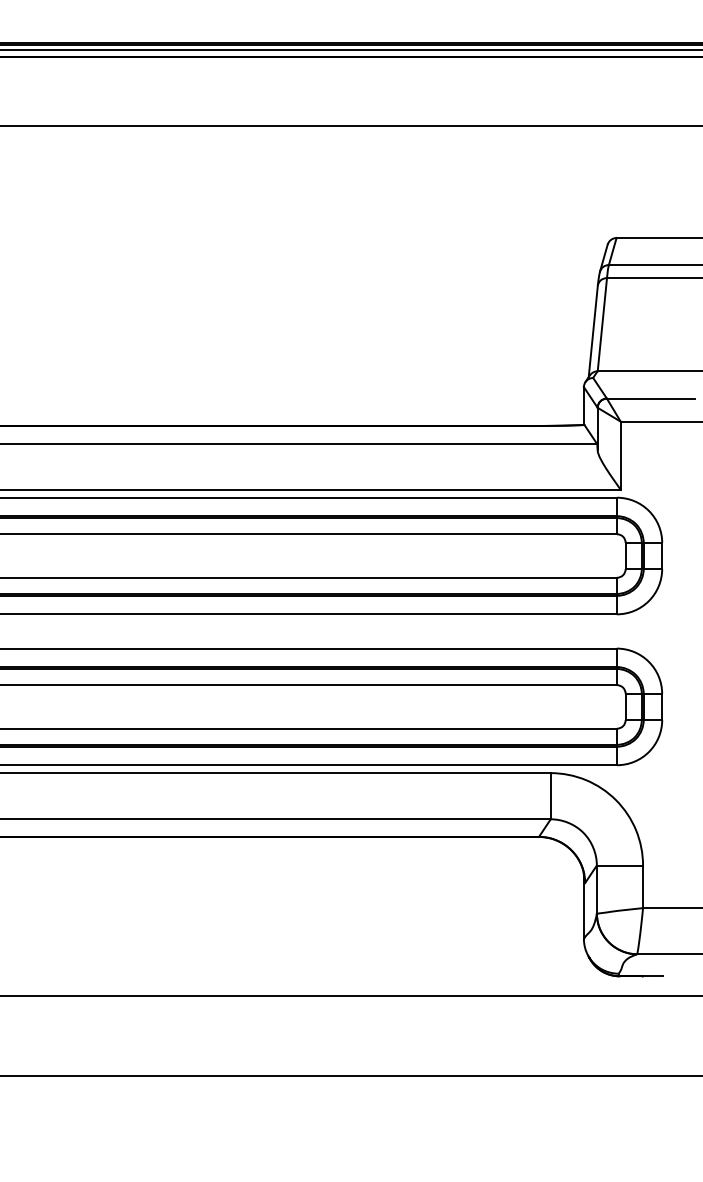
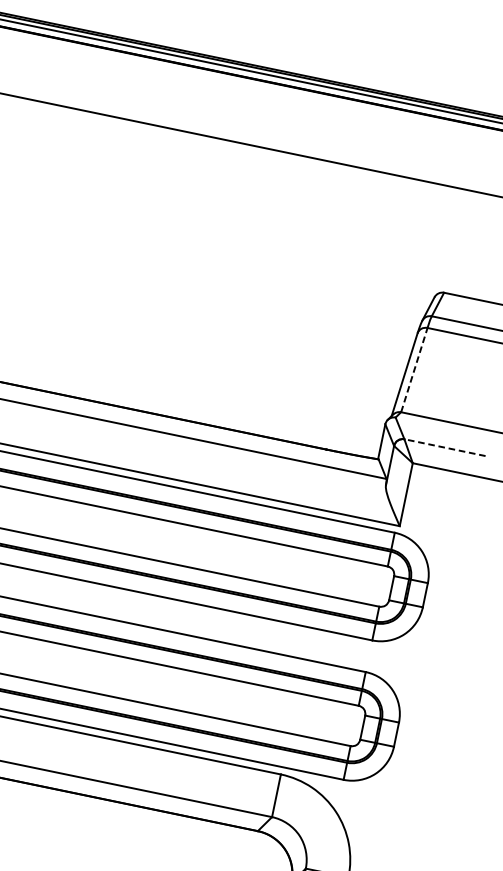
line: (602, 324) -> (414, 369), solid -> dashed
line: (650, 398) -> (444, 447), solid -> dashed

